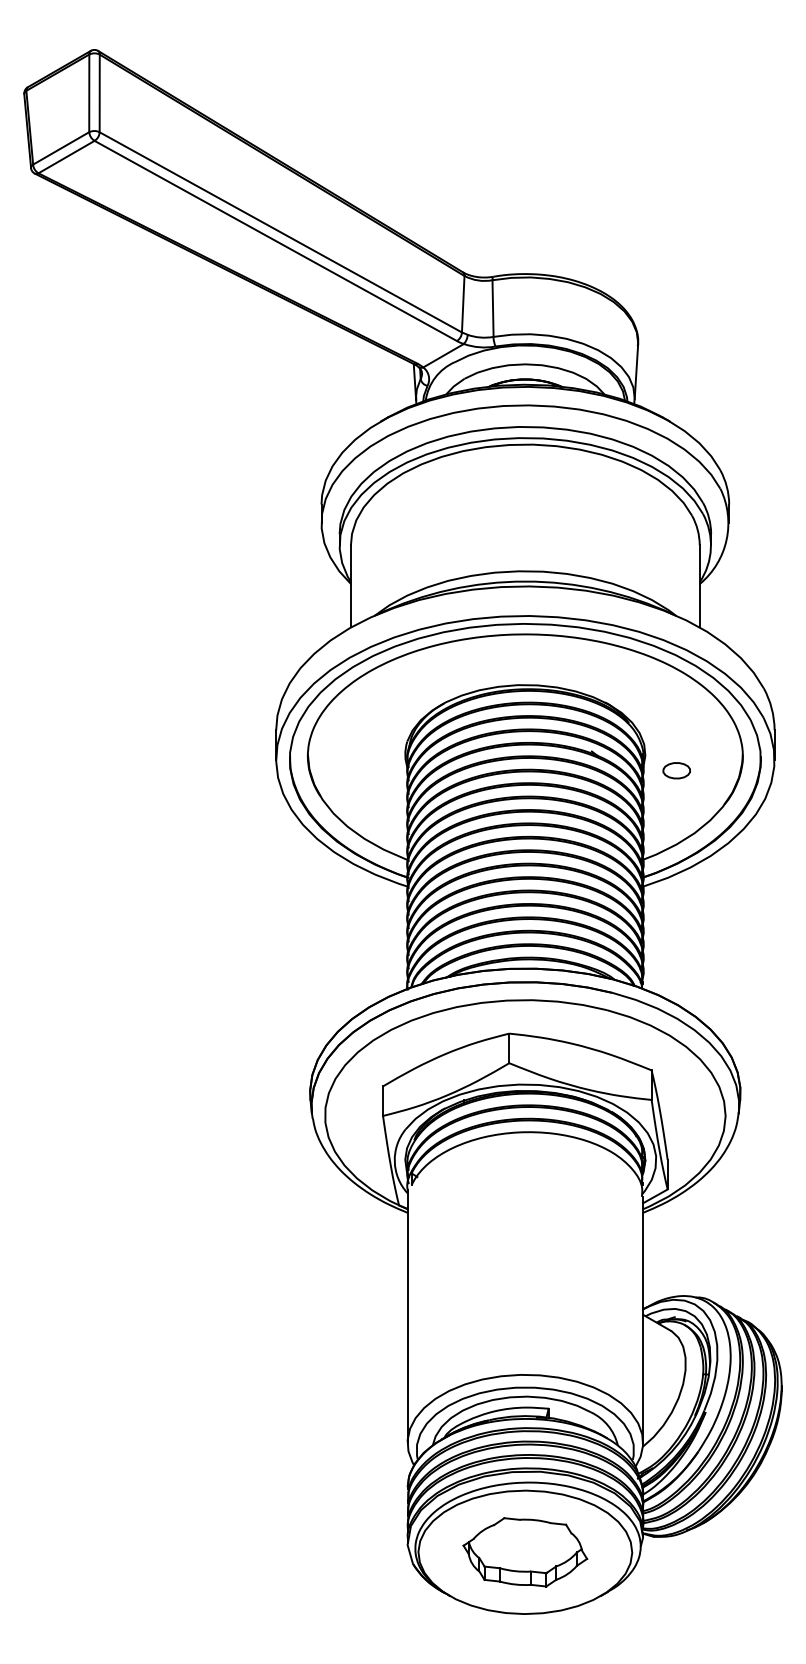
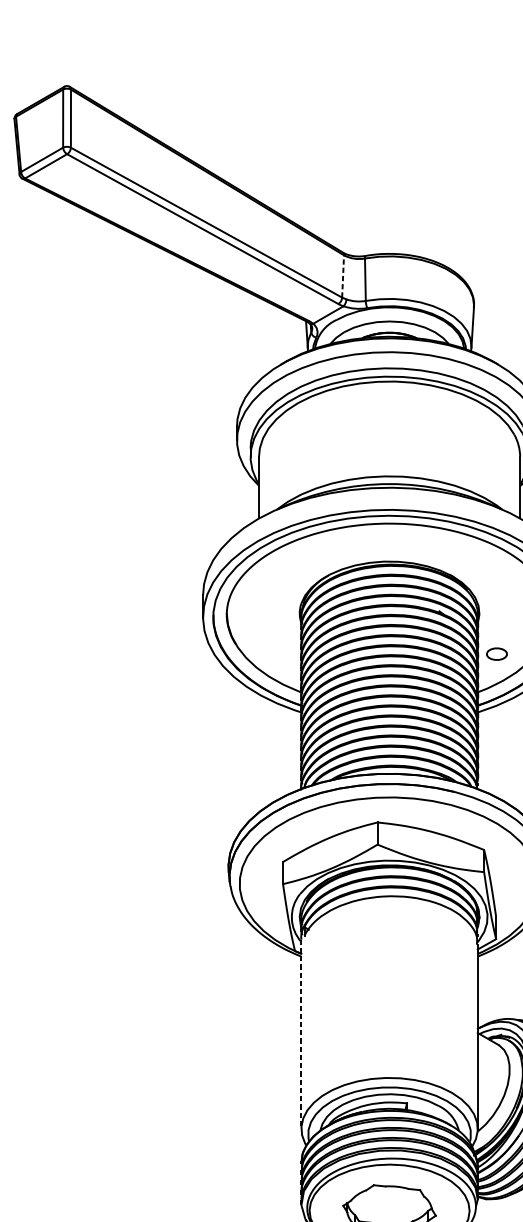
line: (463, 303) -> (343, 275), solid -> dashed
part: (676, 770) -> (496, 653), moved
line: (407, 1316) -> (301, 1034), solid -> dashed

